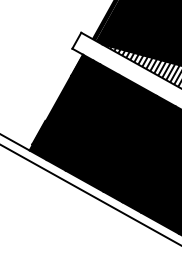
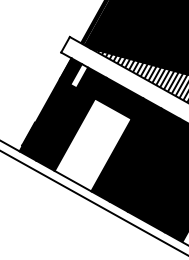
fill: (91, 73) -> (79, 76), removed
fill: (104, 143) -> (92, 144), removed

